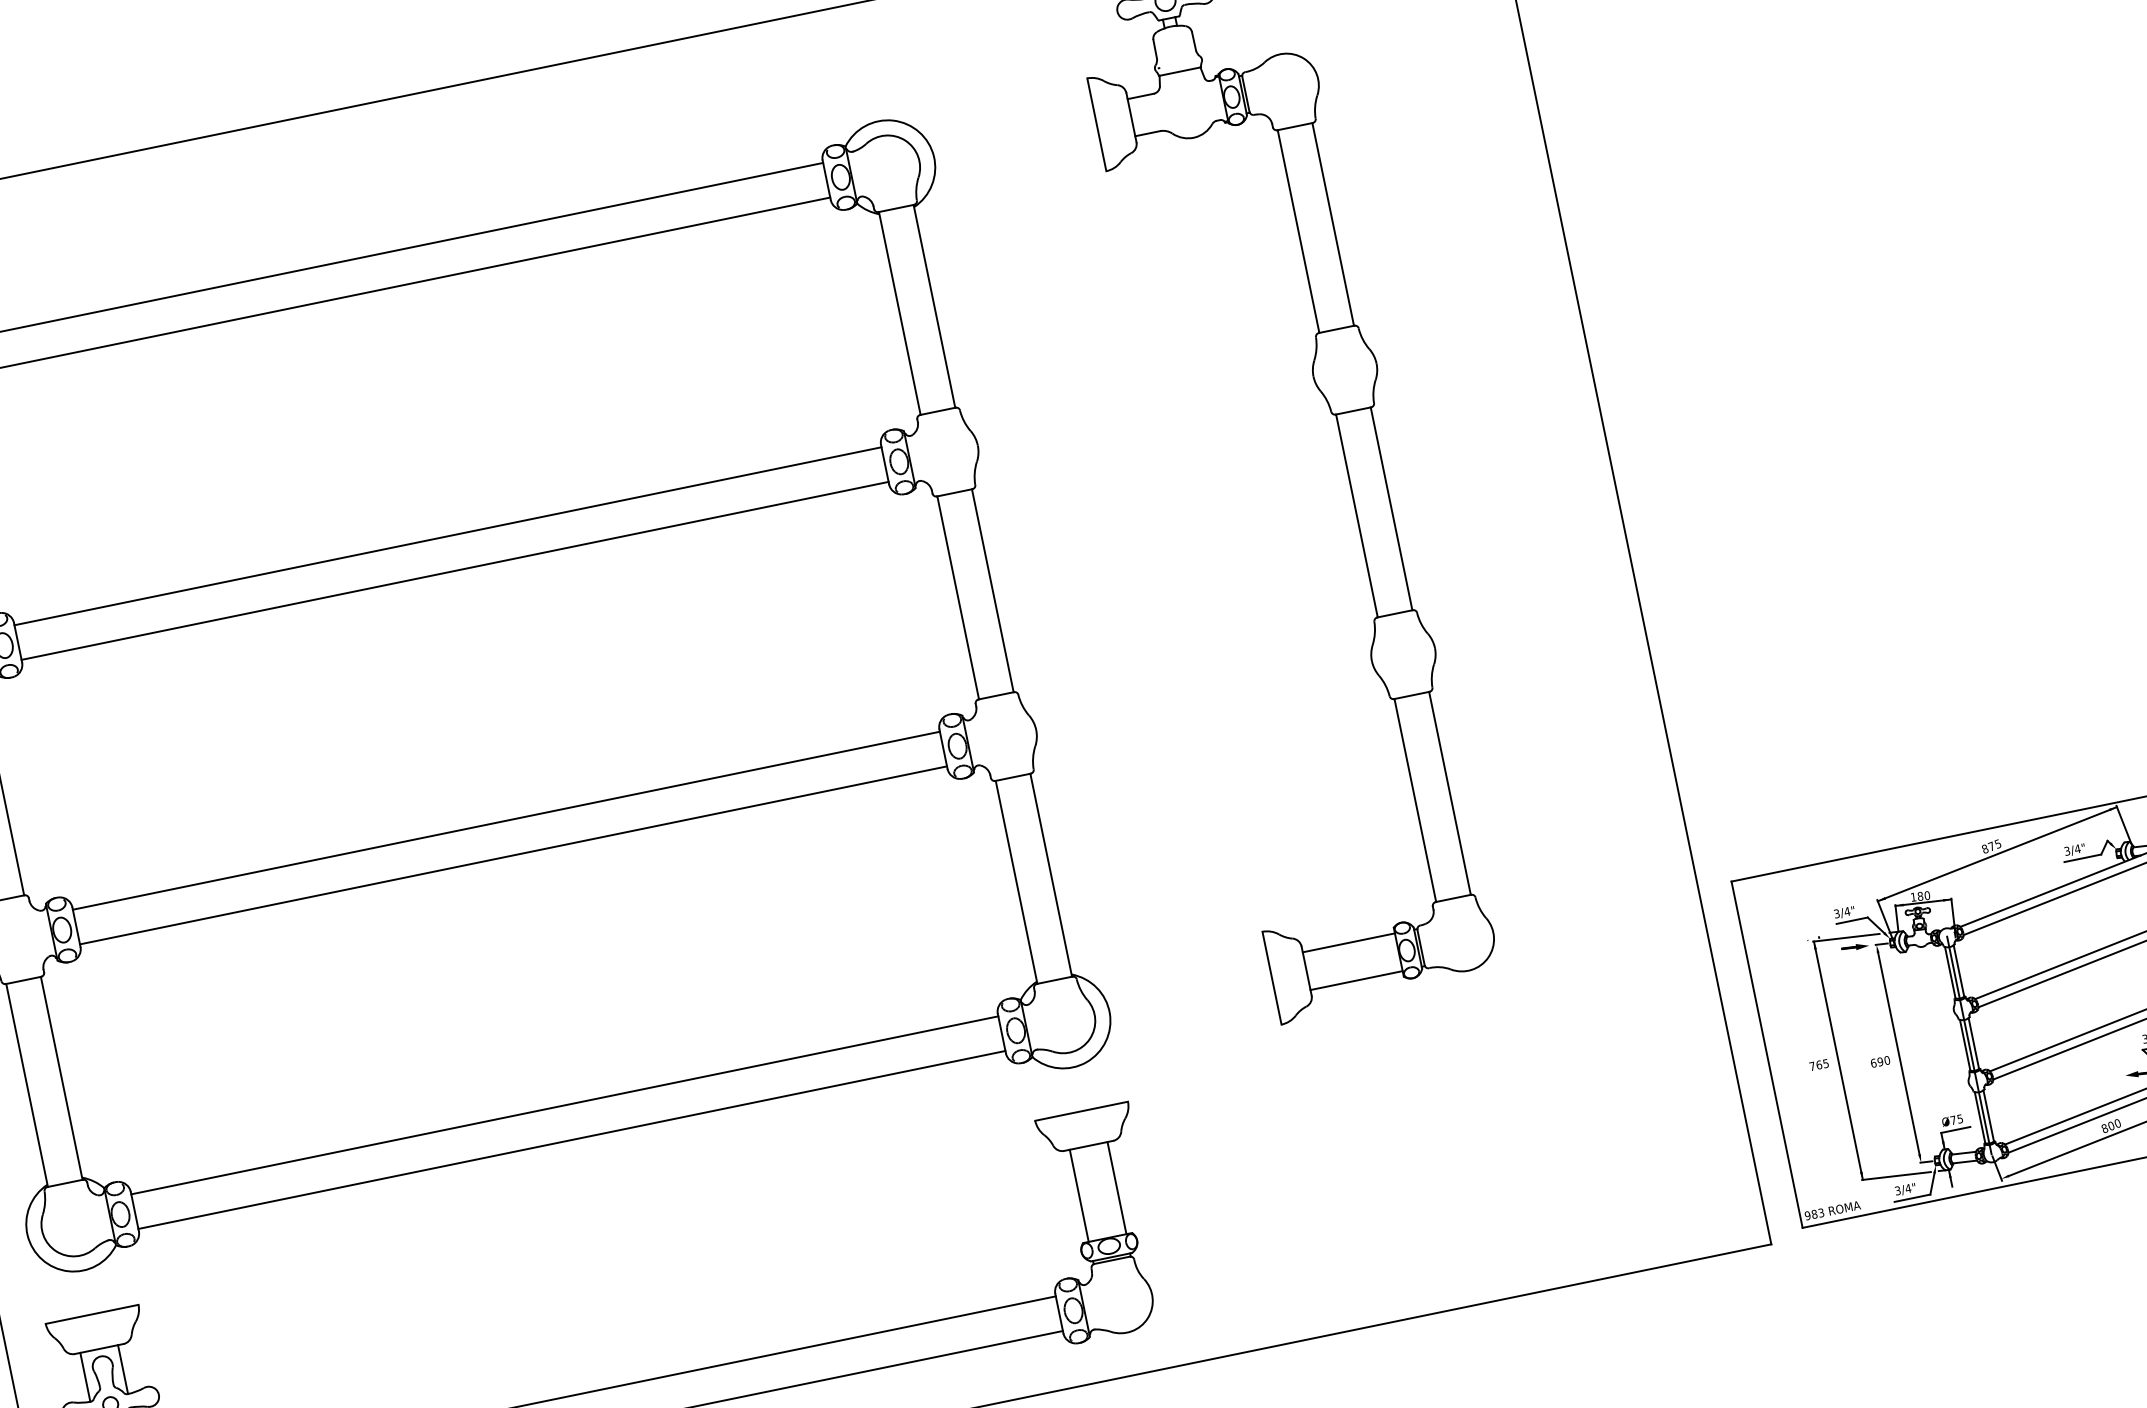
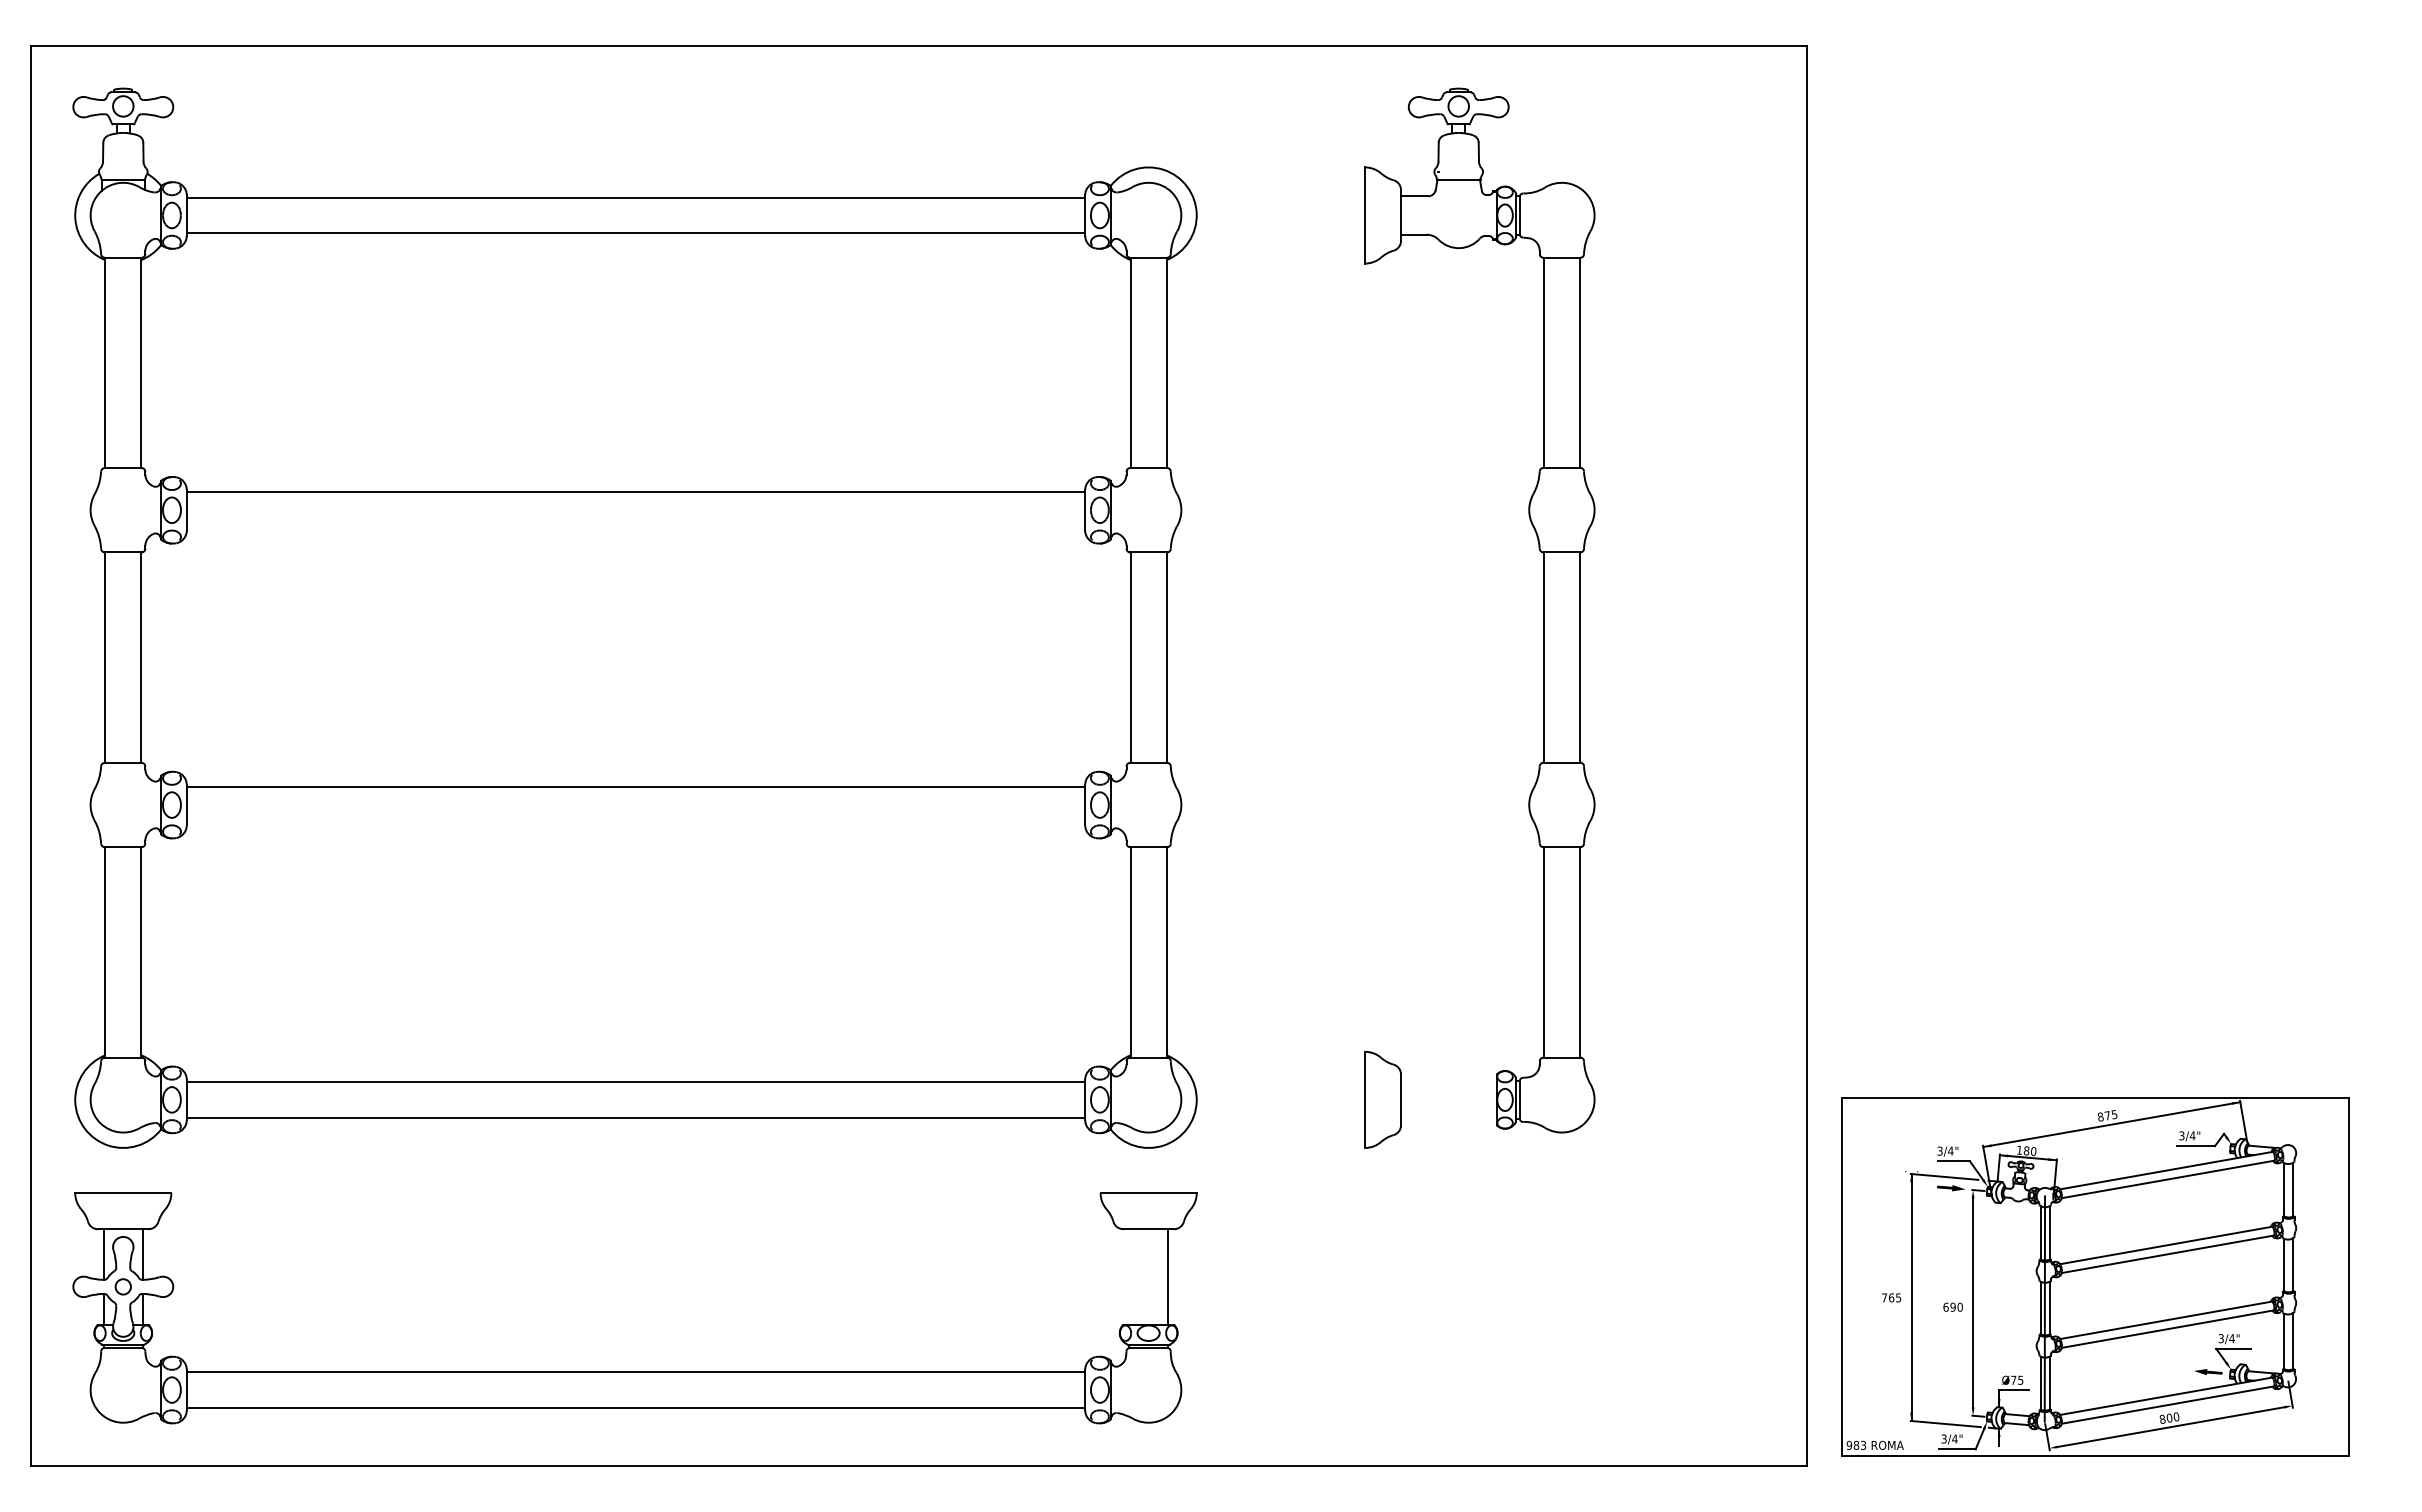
line: (454, 571) -> (635, 528), removed
line: (512, 855) -> (635, 822), removed
line: (1348, 943) -> (1448, 1080), removed
line: (1356, 980) -> (1448, 1119), removed
line: (1079, 1195) -> (1129, 1276), removed

